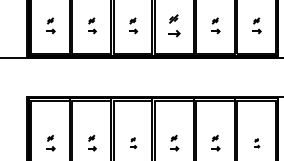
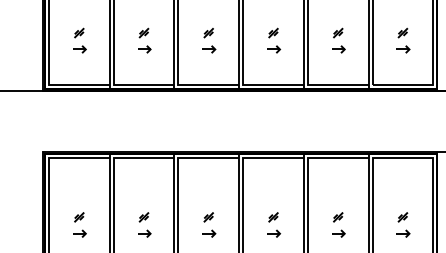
part: (174, 25) -> (274, 40), size x0.71
part: (133, 142) -> (209, 223), size x1.43
part: (256, 143) -> (402, 225), size x1.67

